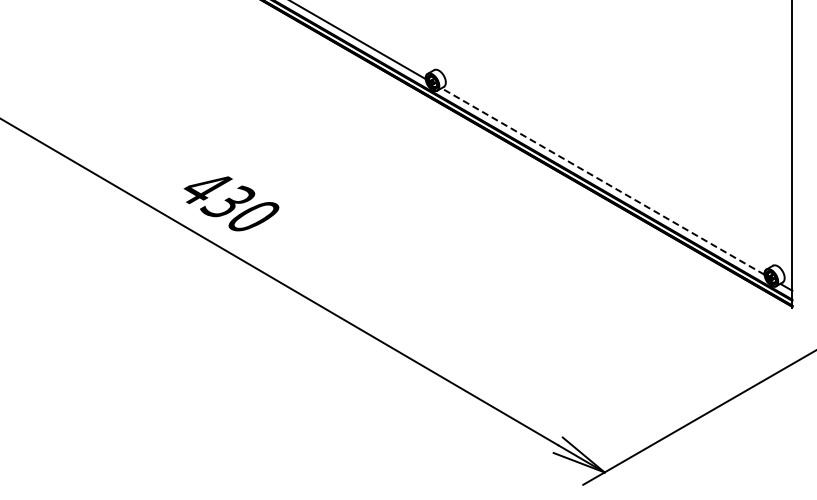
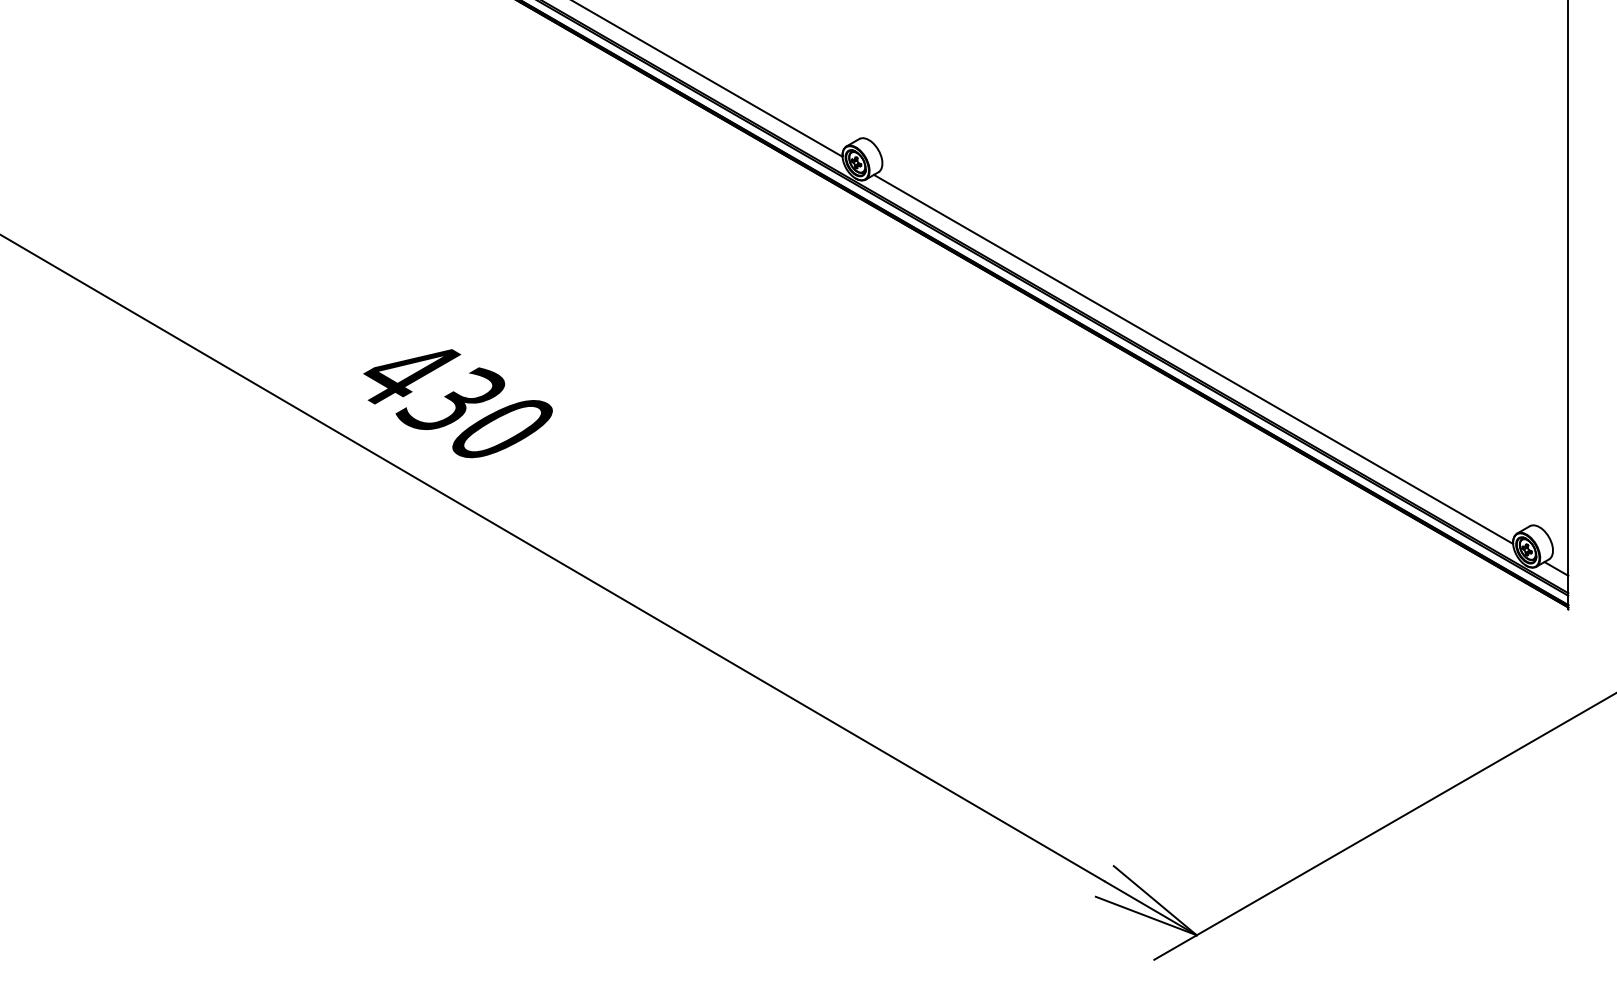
line: (602, 181) -> (1192, 359), dashed -> solid

